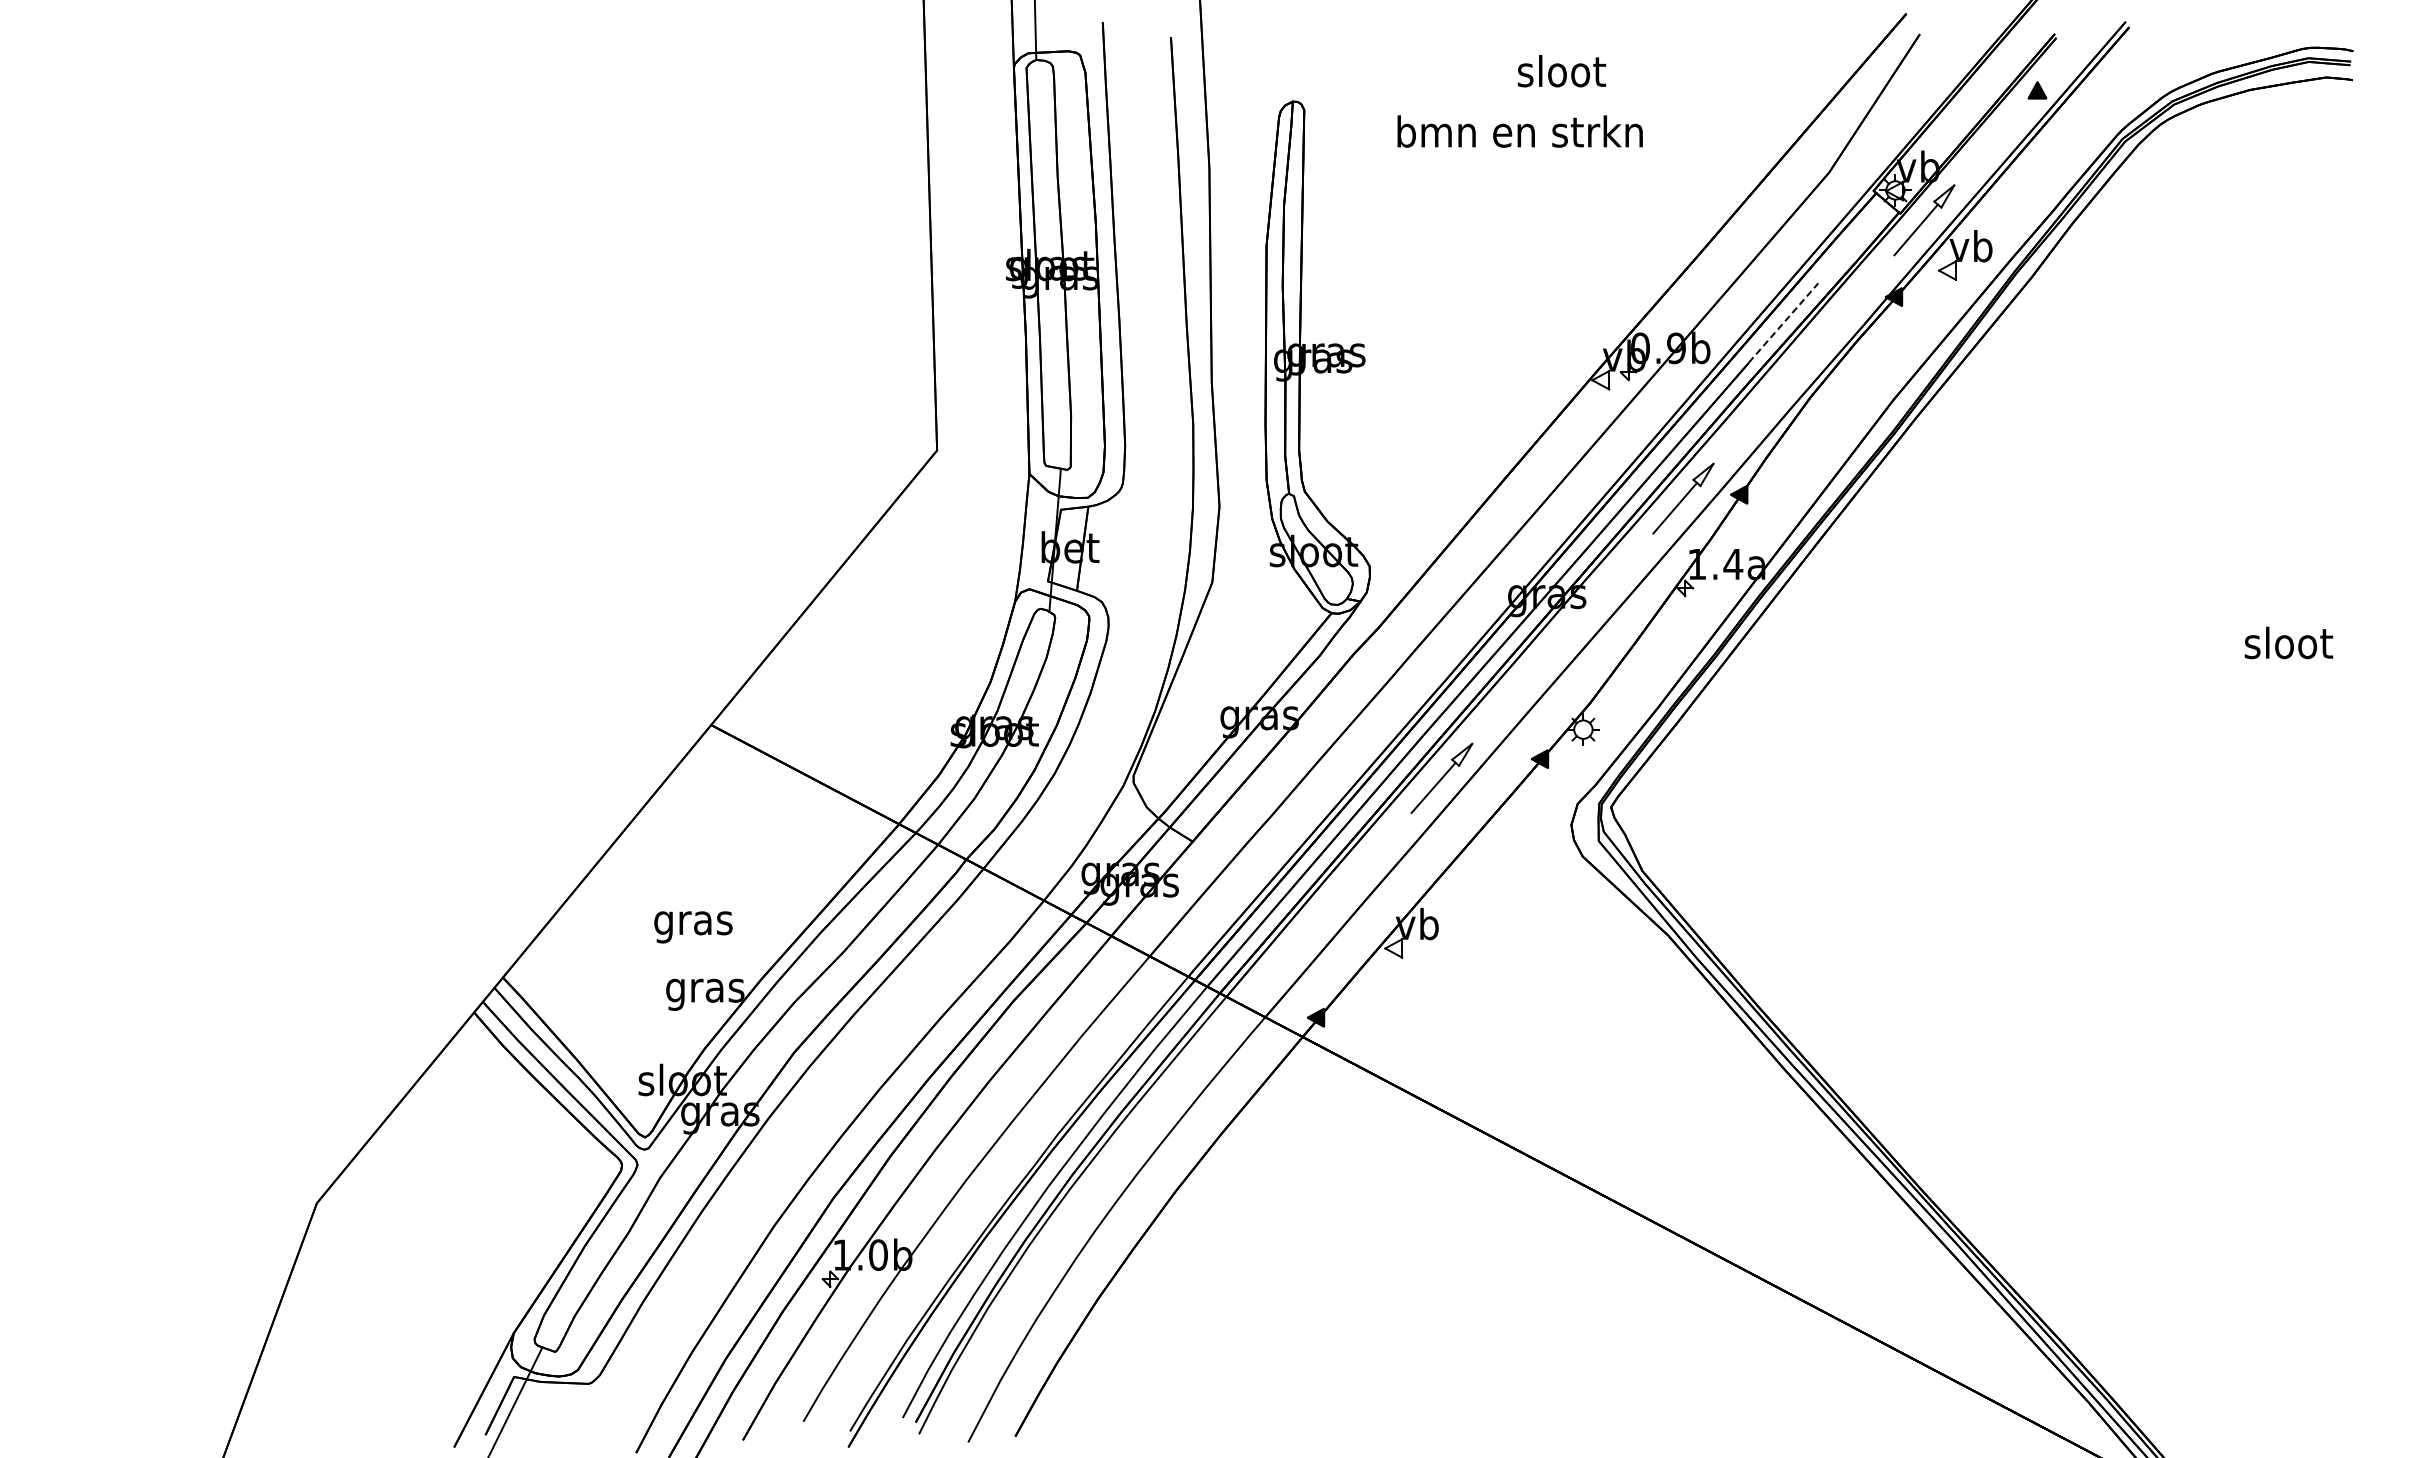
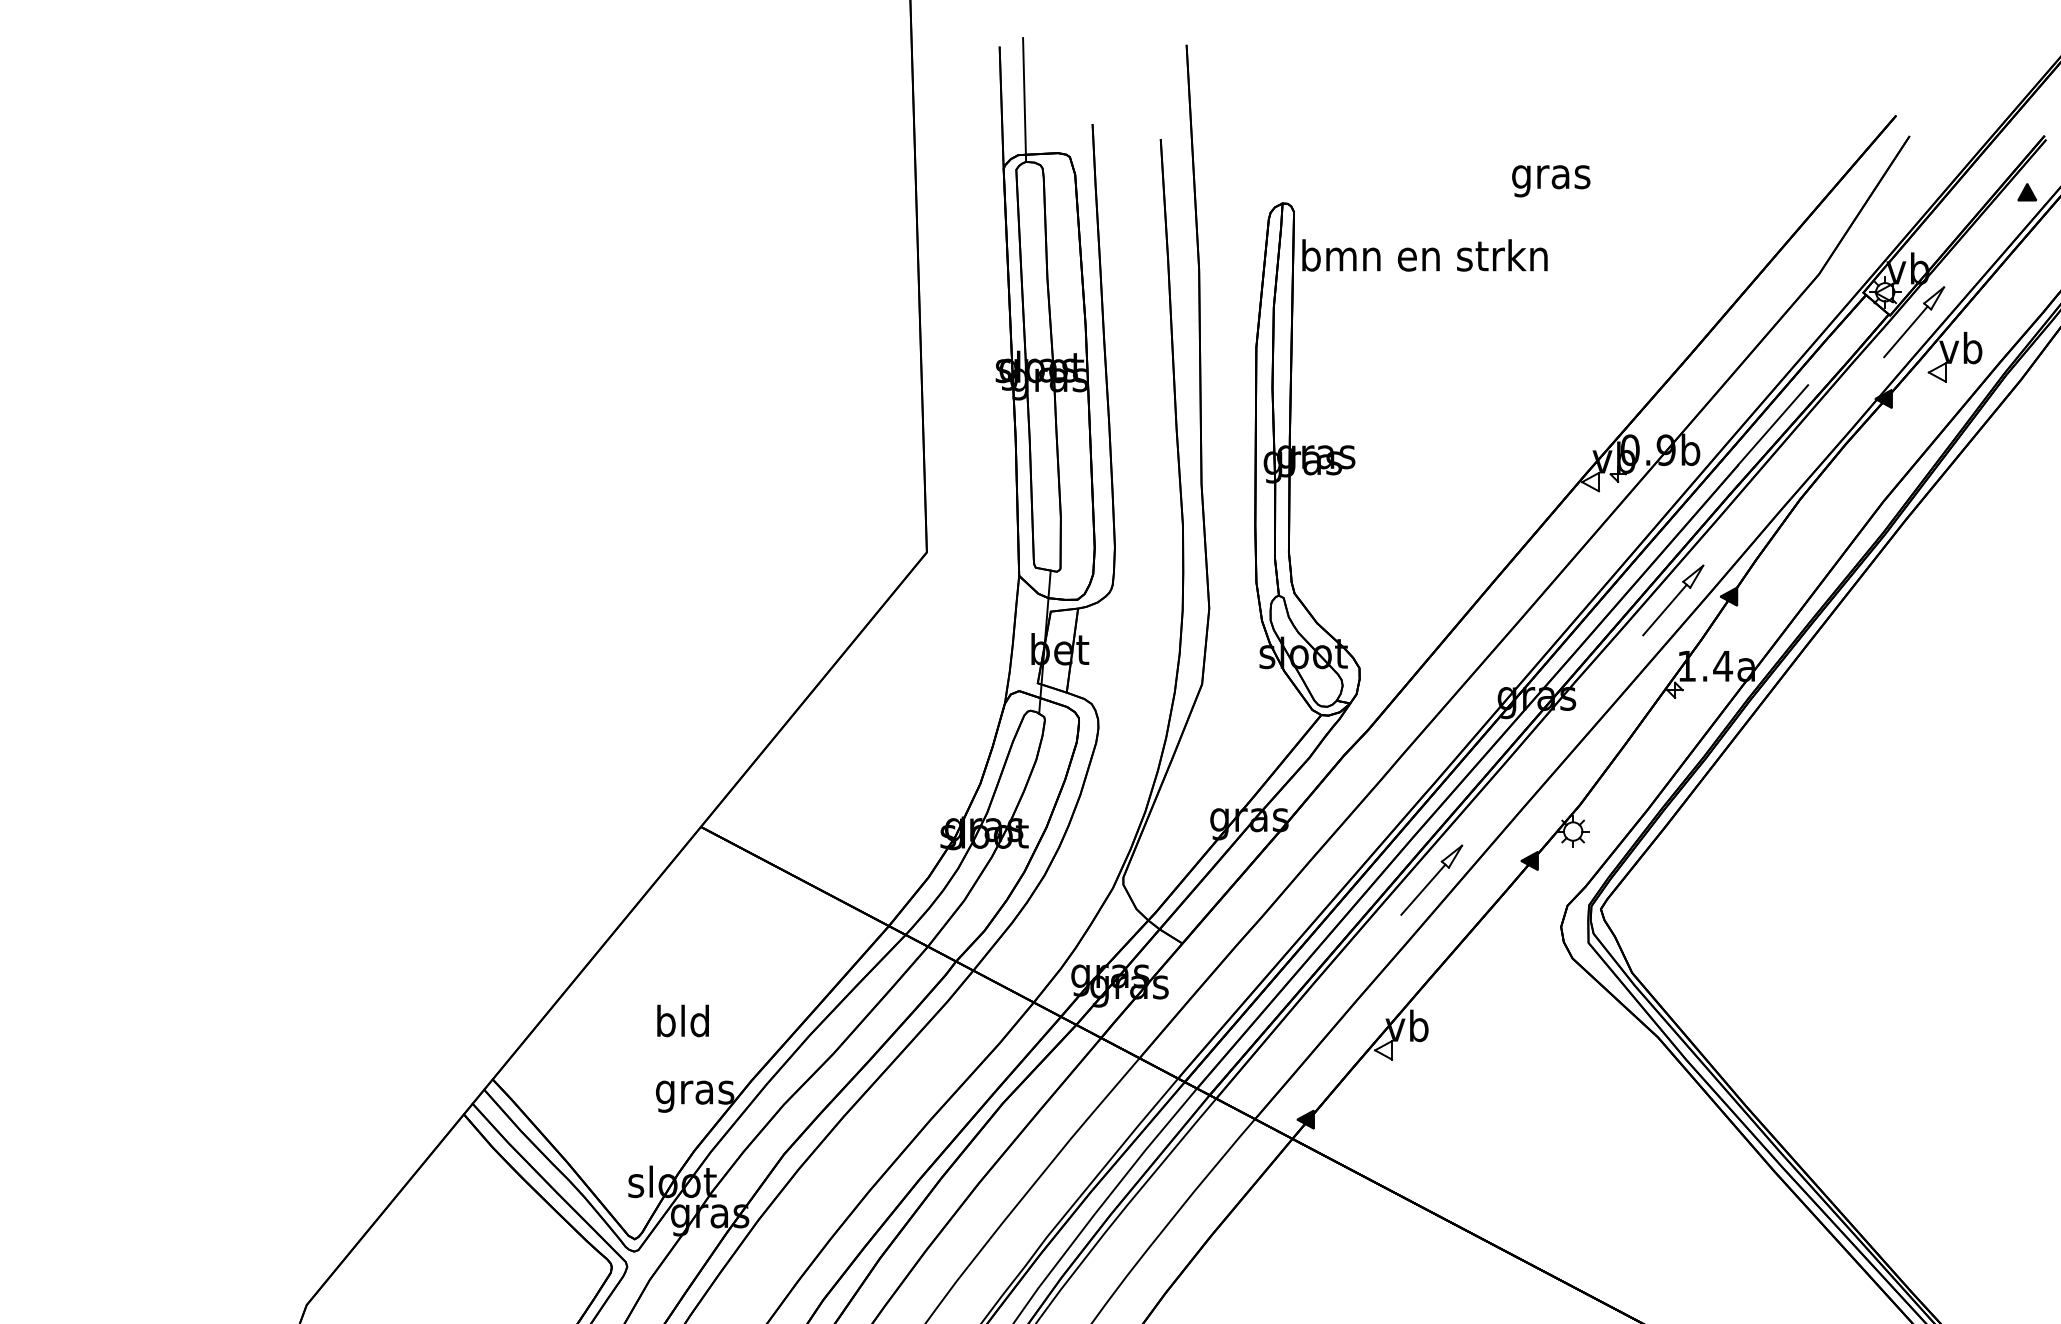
text: (1561, 75) -> (1551, 177), sloot -> gras
text: (1519, 131) -> (1424, 255), moved
line: (1783, 322) -> (1773, 424), dashed -> solid
text: (693, 923) -> (683, 1025), gras -> bld

